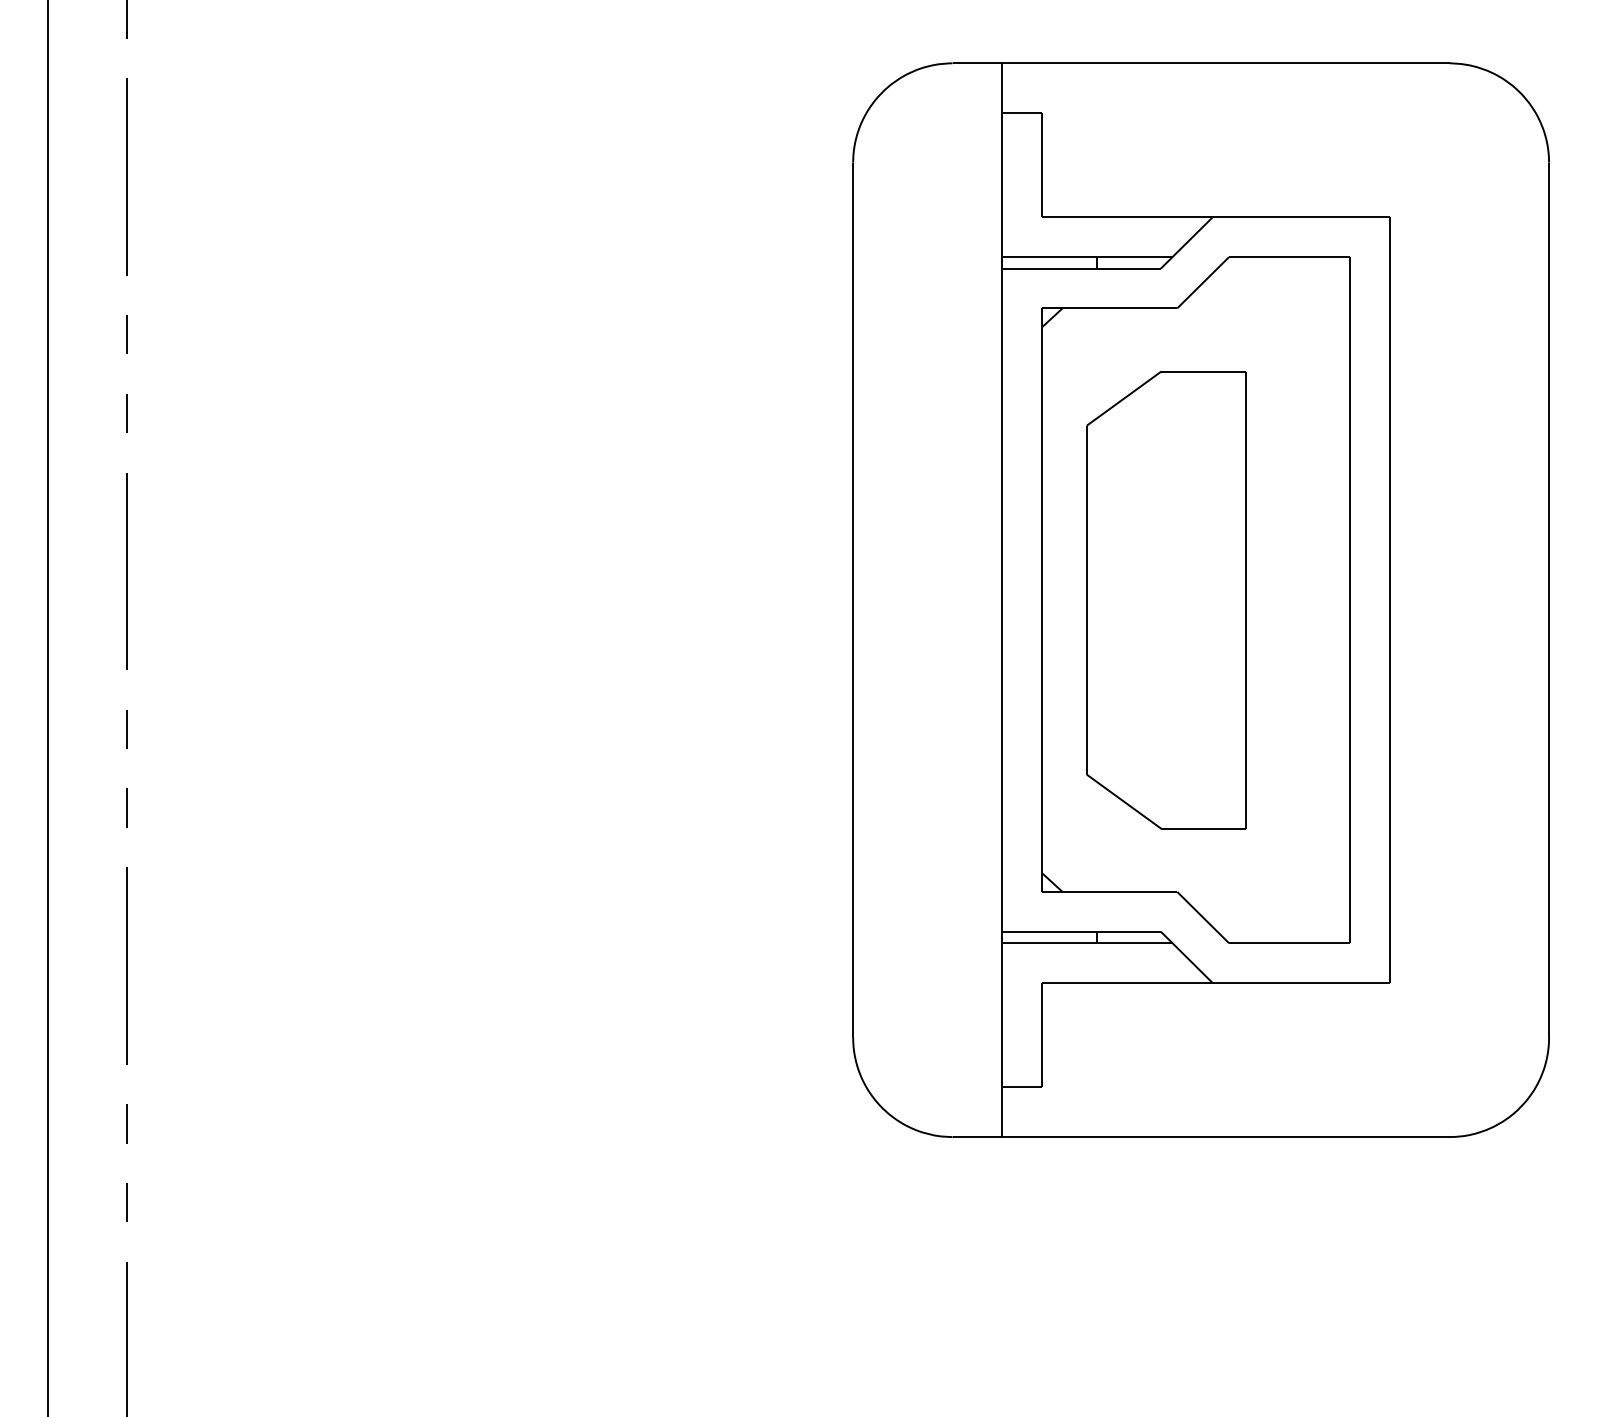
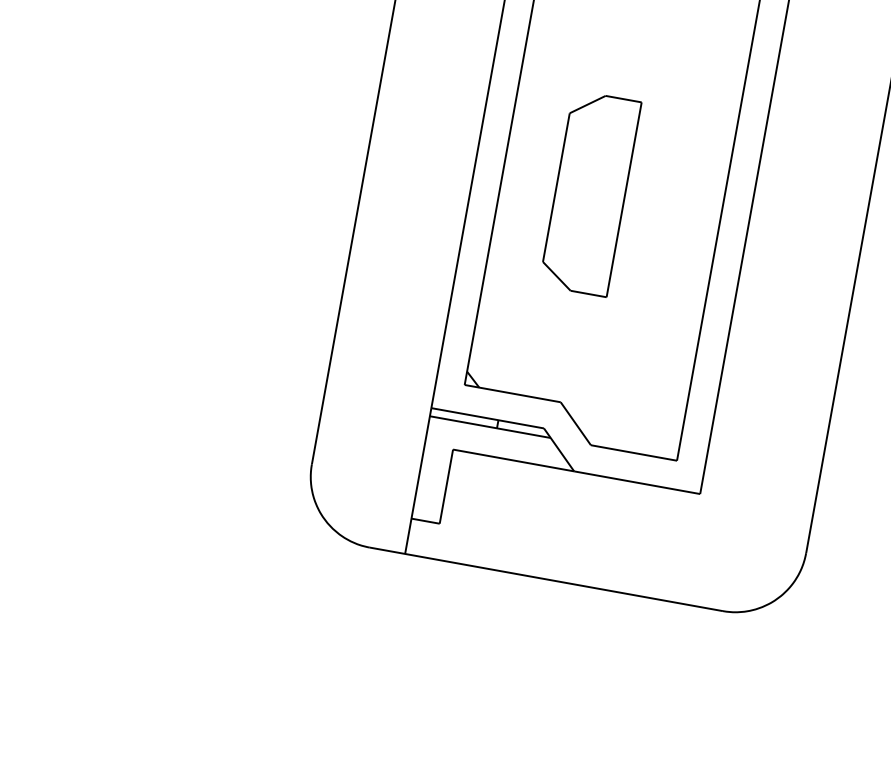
part: (1166, 600) -> (590, 193), size x0.6

